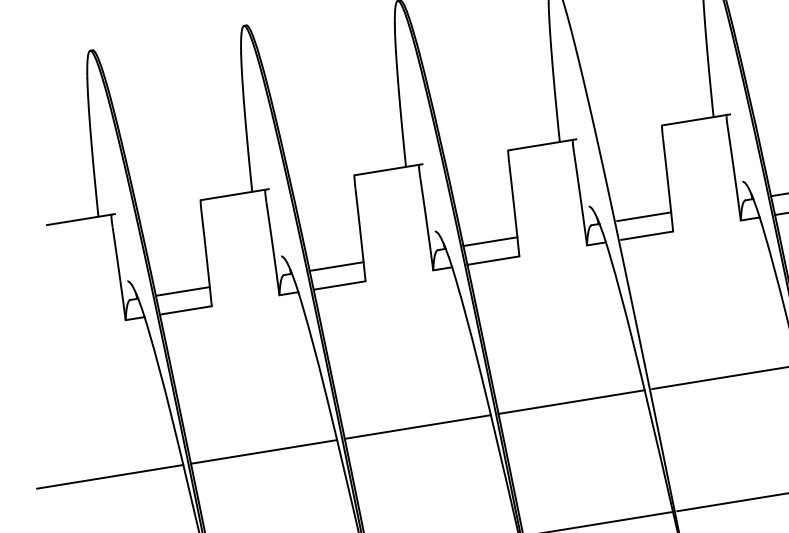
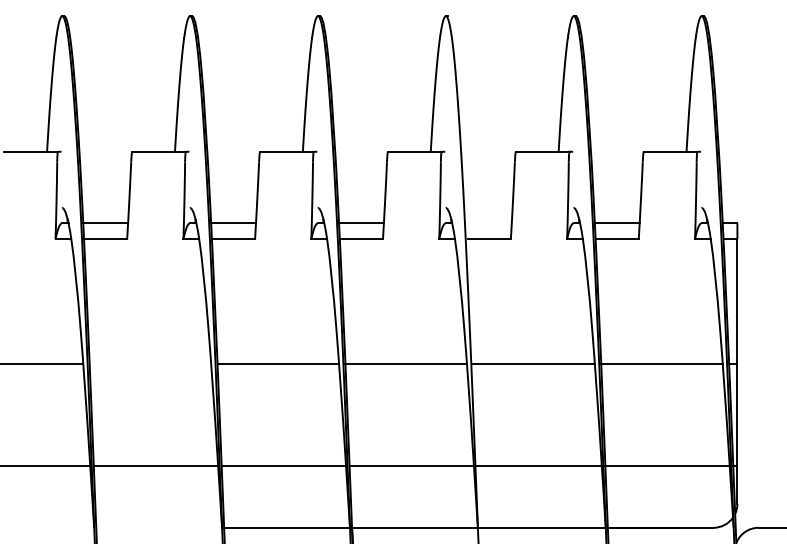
line: (643, 217) -> (488, 223), removed
line: (264, 452) -> (150, 364), removed

